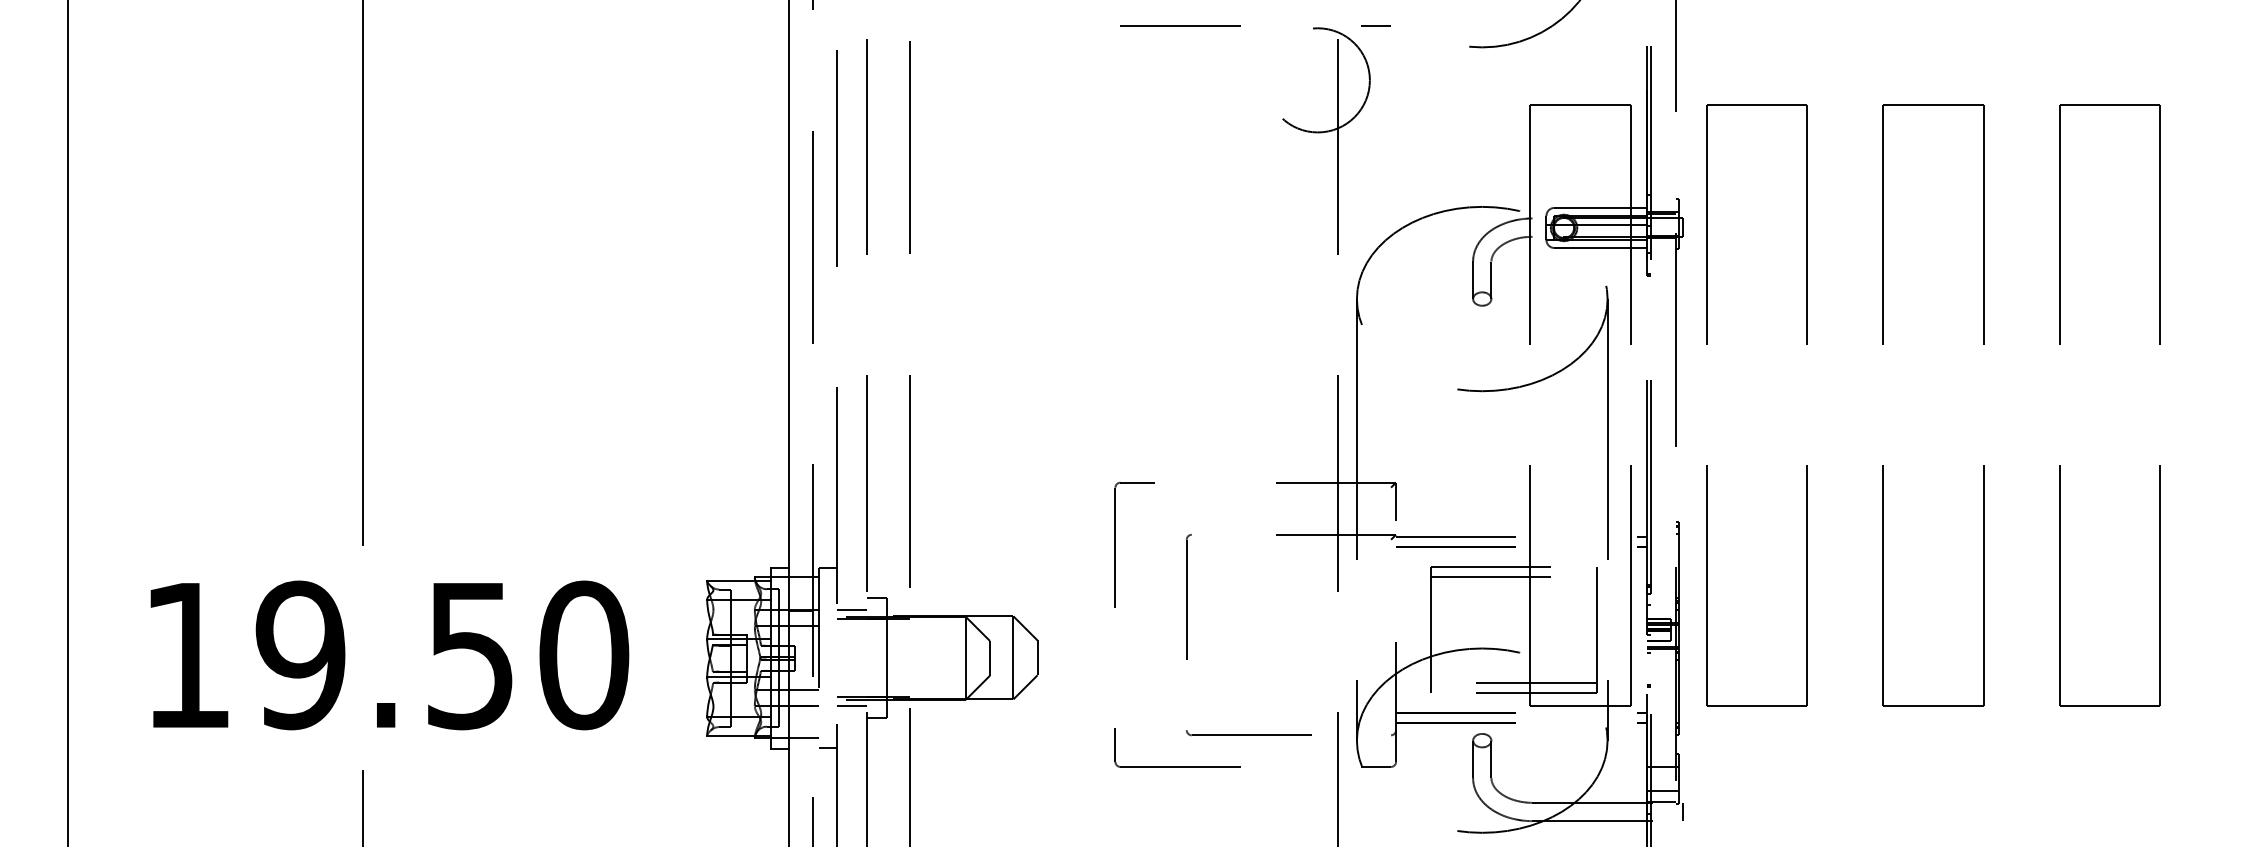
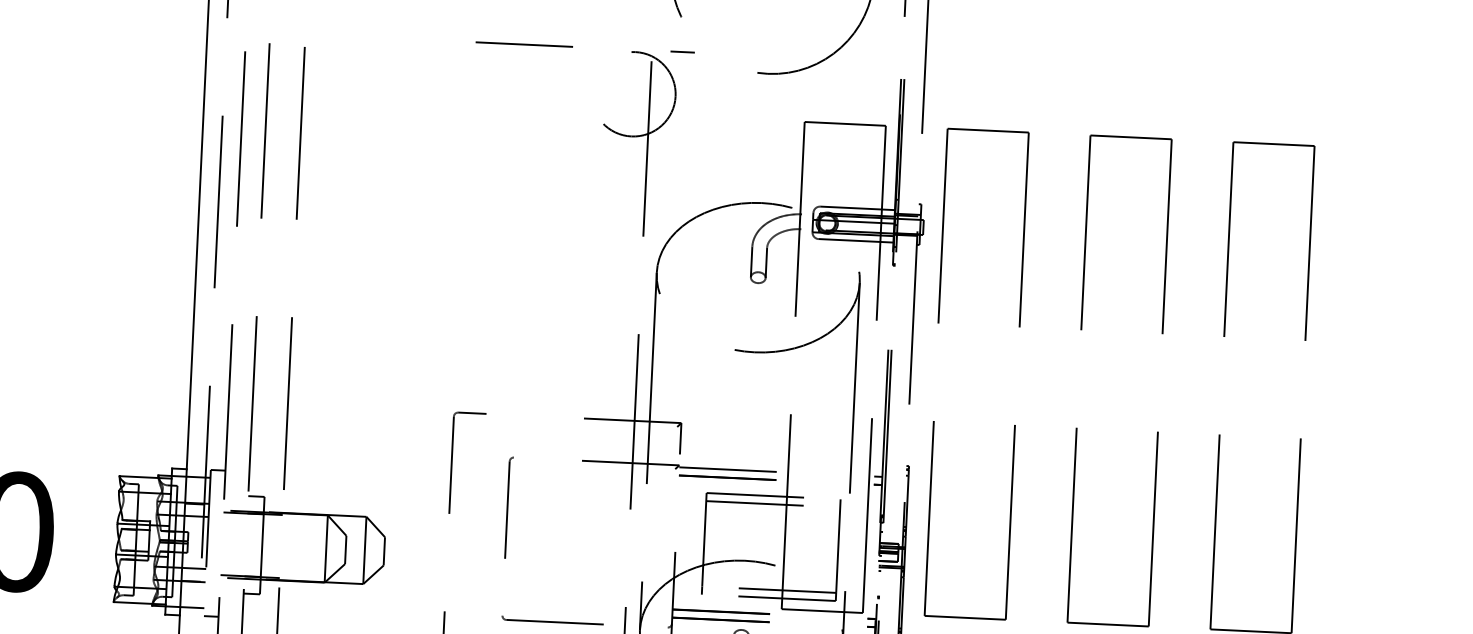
line: (851, 610) -> (235, 505), removed
line: (851, 705) -> (231, 582), removed

